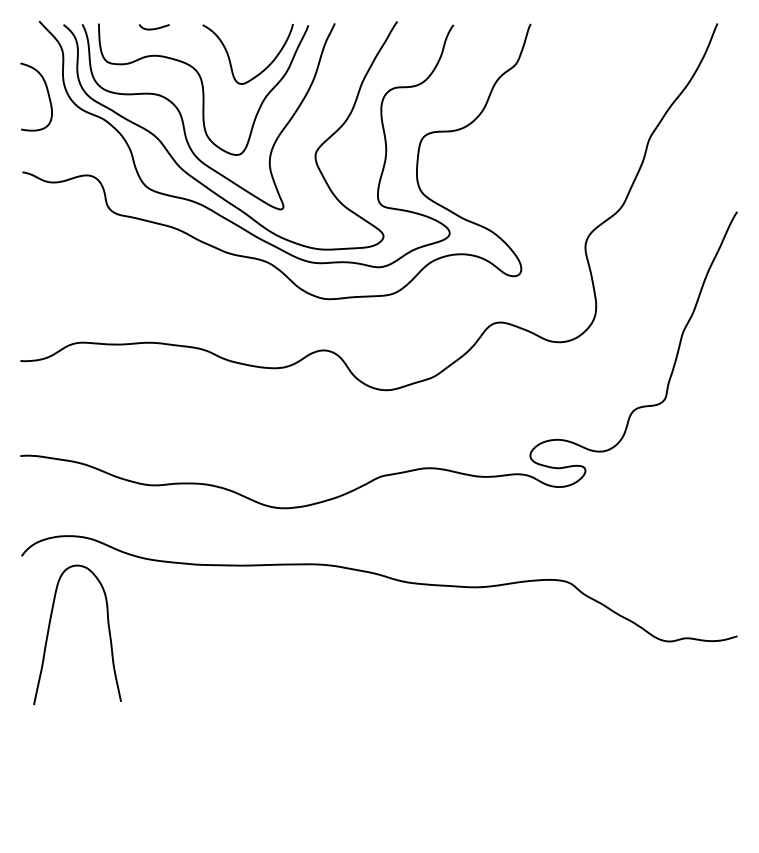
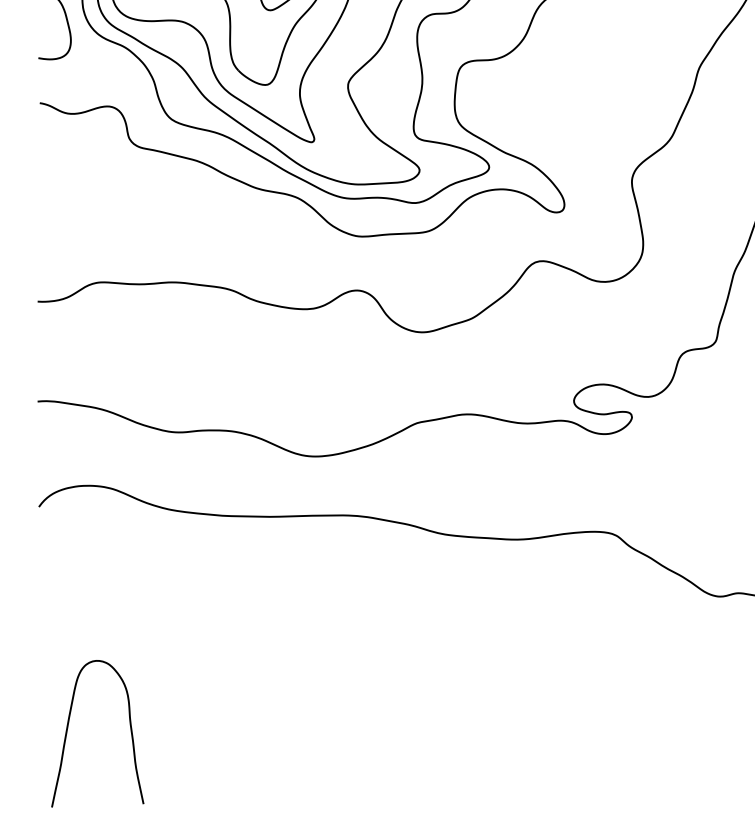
curve: (49, 631) -> (68, 730), moved

